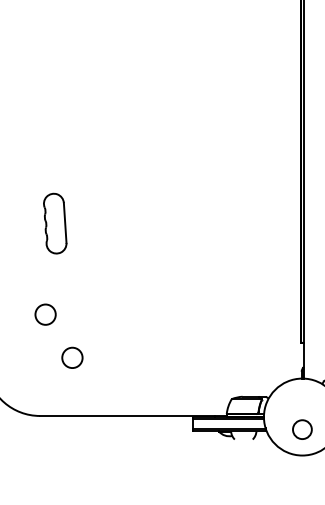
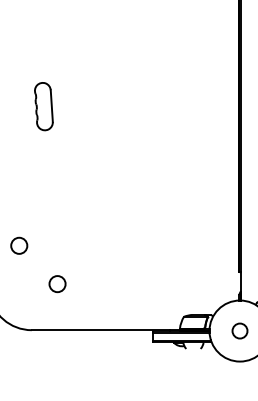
part: (54, 223) -> (43, 106), moved
circle: (45, 314) -> (19, 245), moved
circle: (301, 428) -> (239, 330), moved

